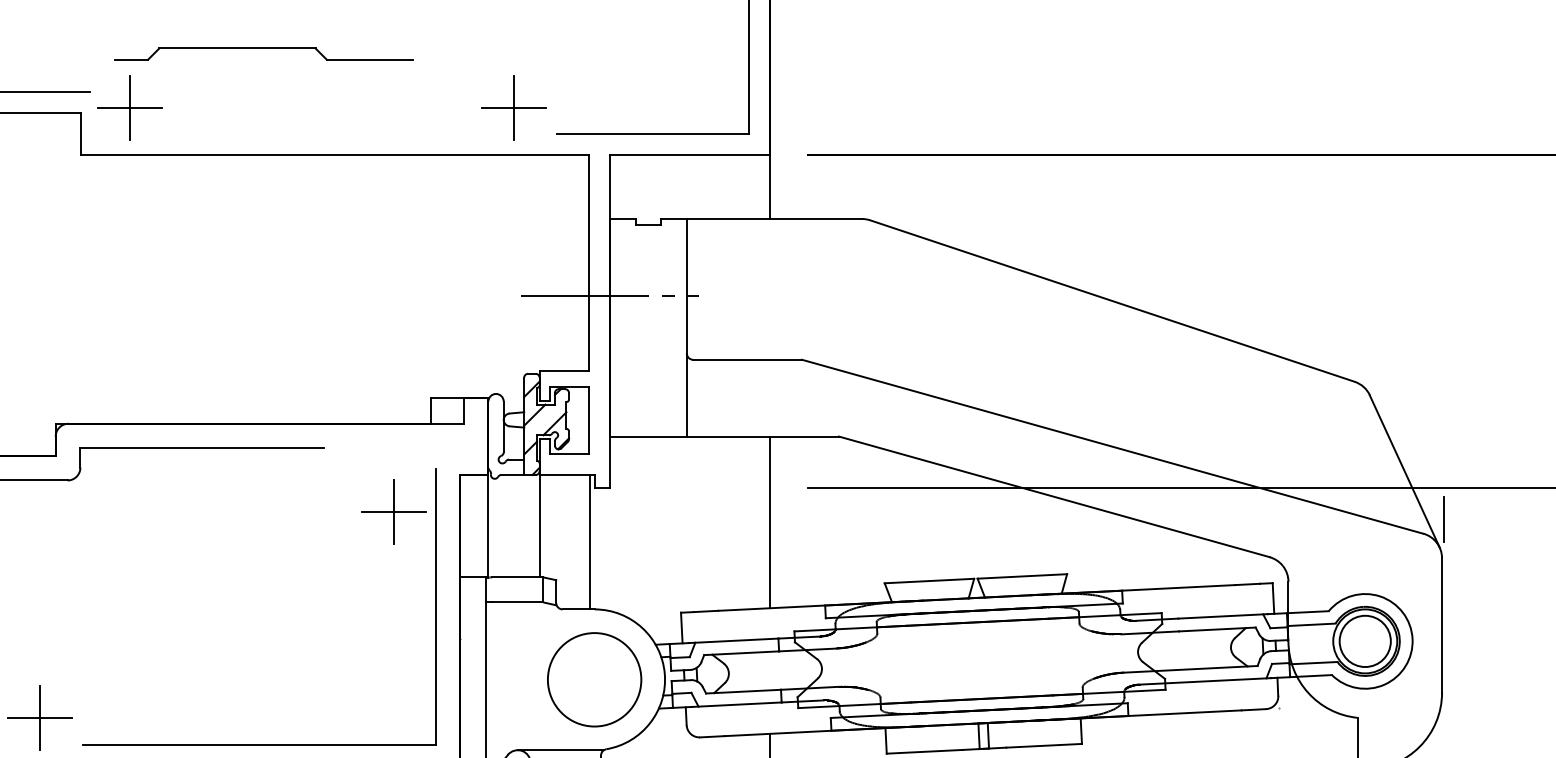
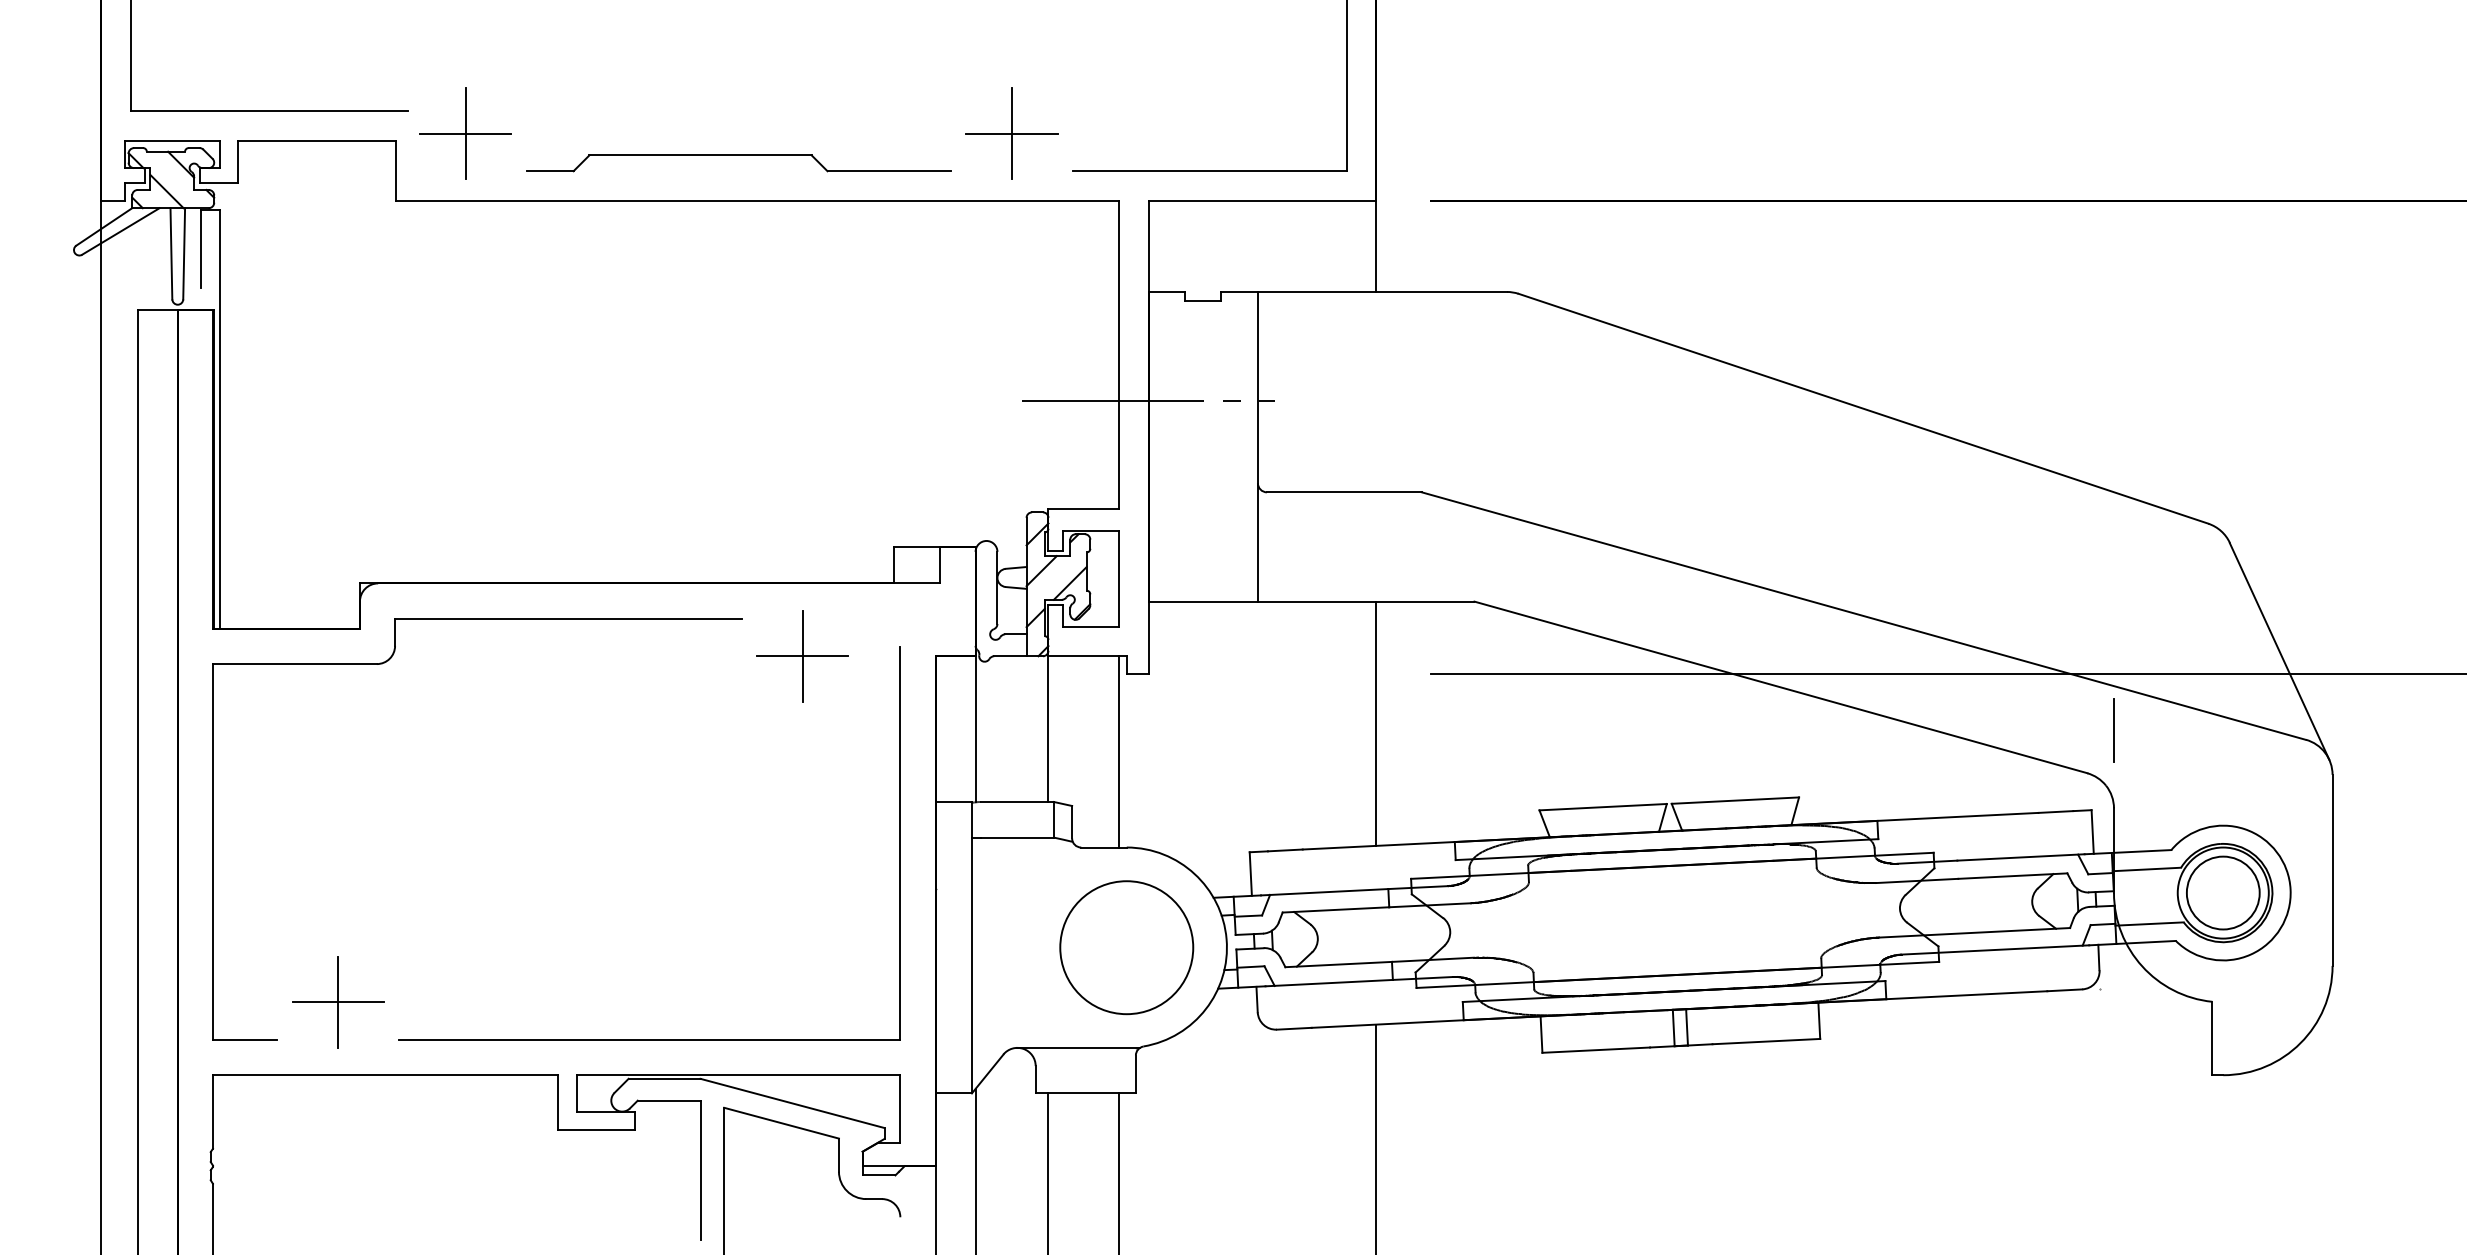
part: (264, 48) -> (738, 155), moved
part: (394, 511) -> (802, 656), moved
line: (1444, 519) -> (2113, 730), moved

